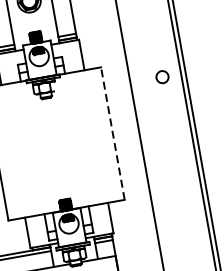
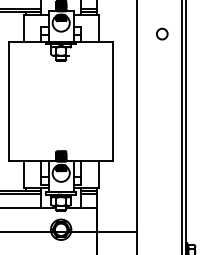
circle: (162, 76) -> (162, 33), moved
line: (113, 133) -> (113, 101), dashed -> solid

